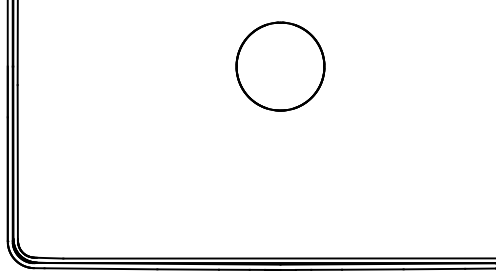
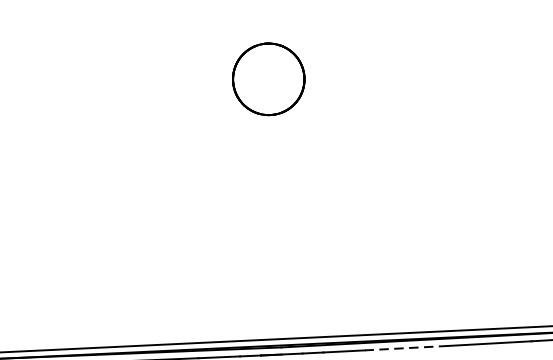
part: (280, 66) -> (268, 79), size x0.6
line: (372, 269) -> (406, 348), solid -> dashed

